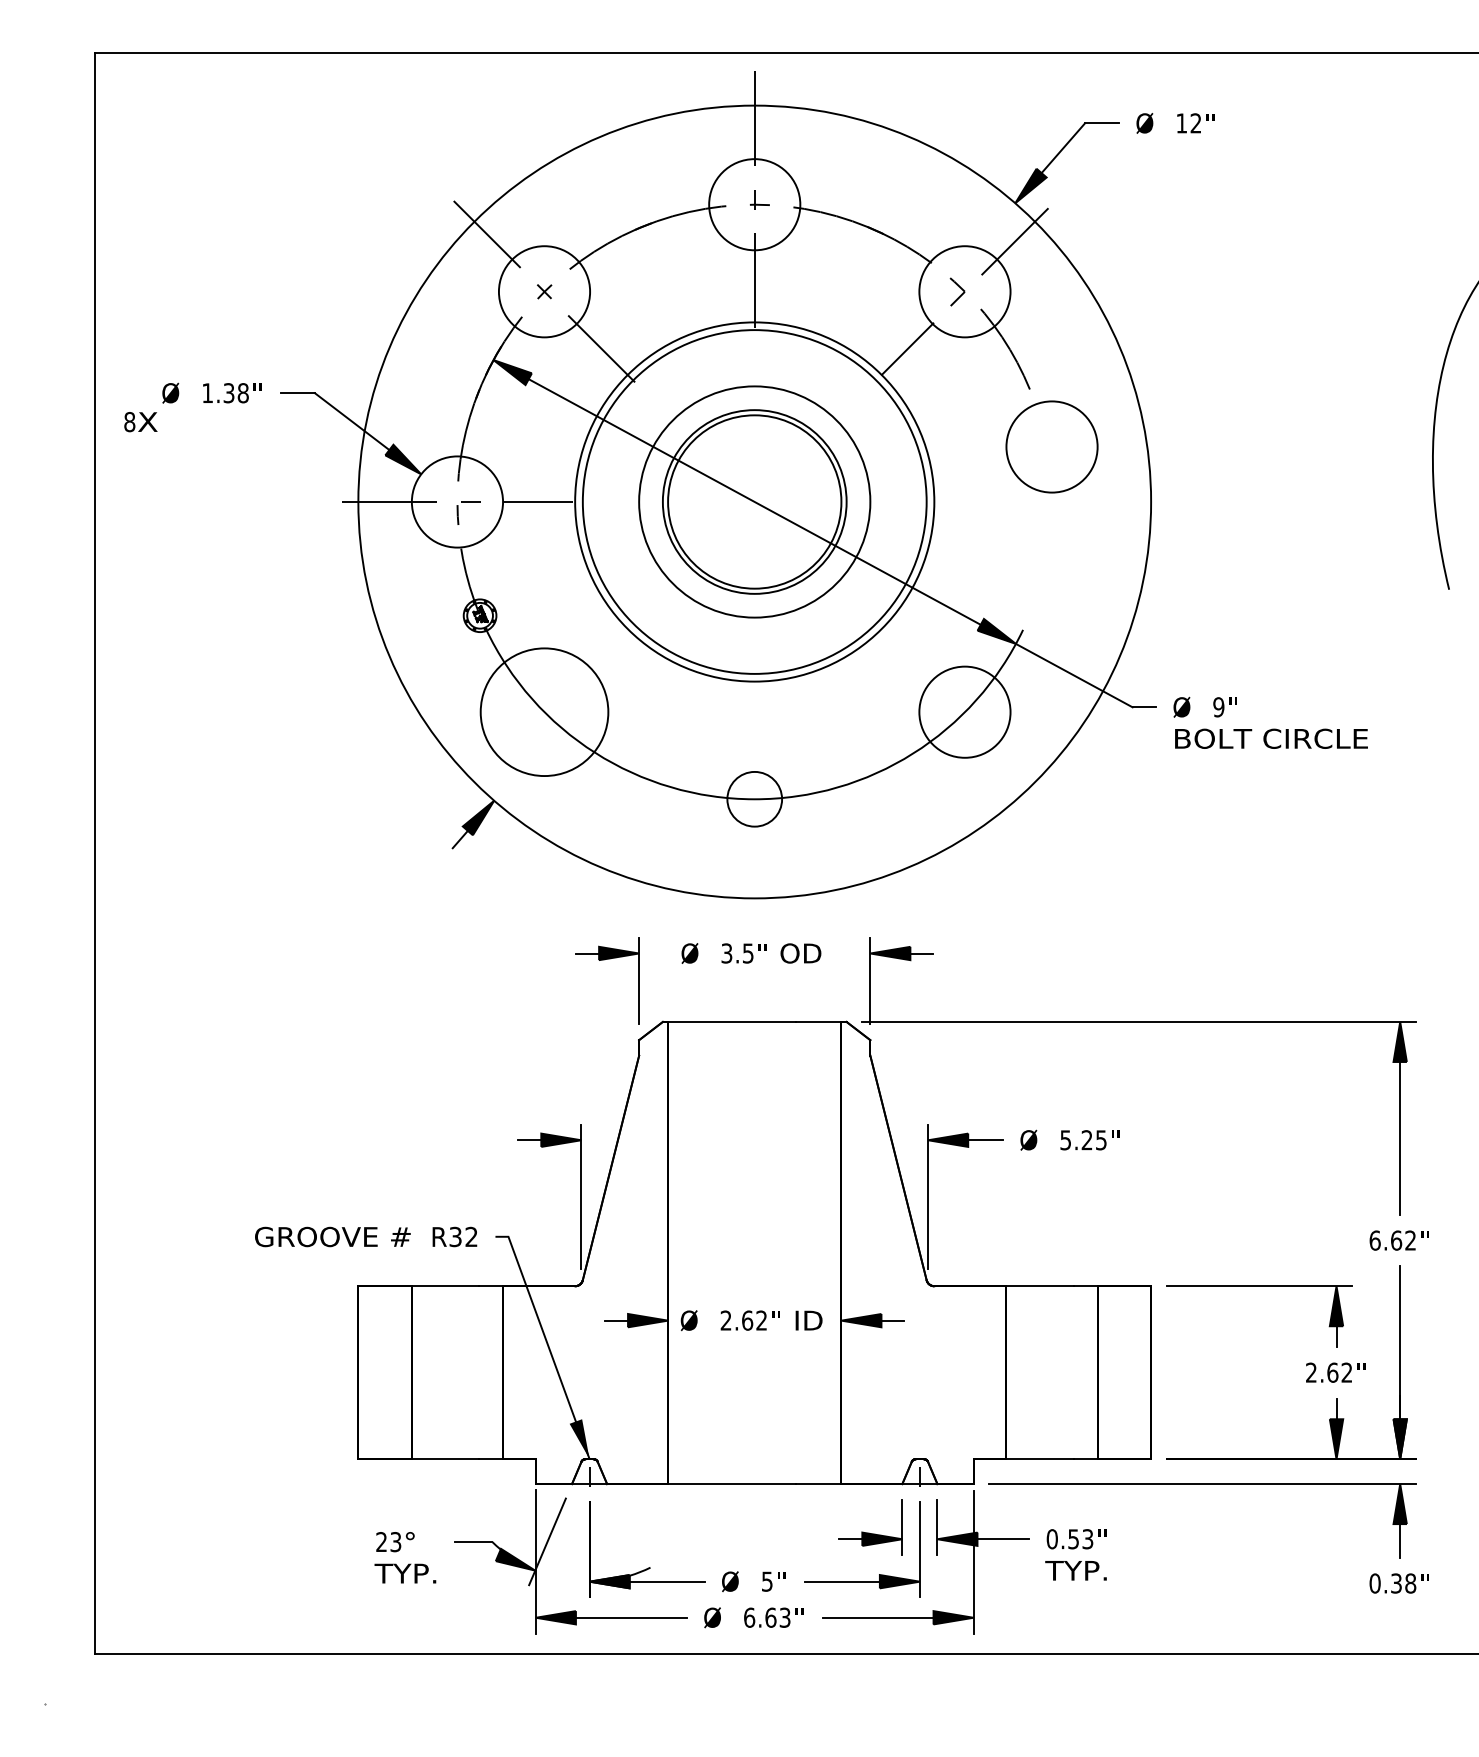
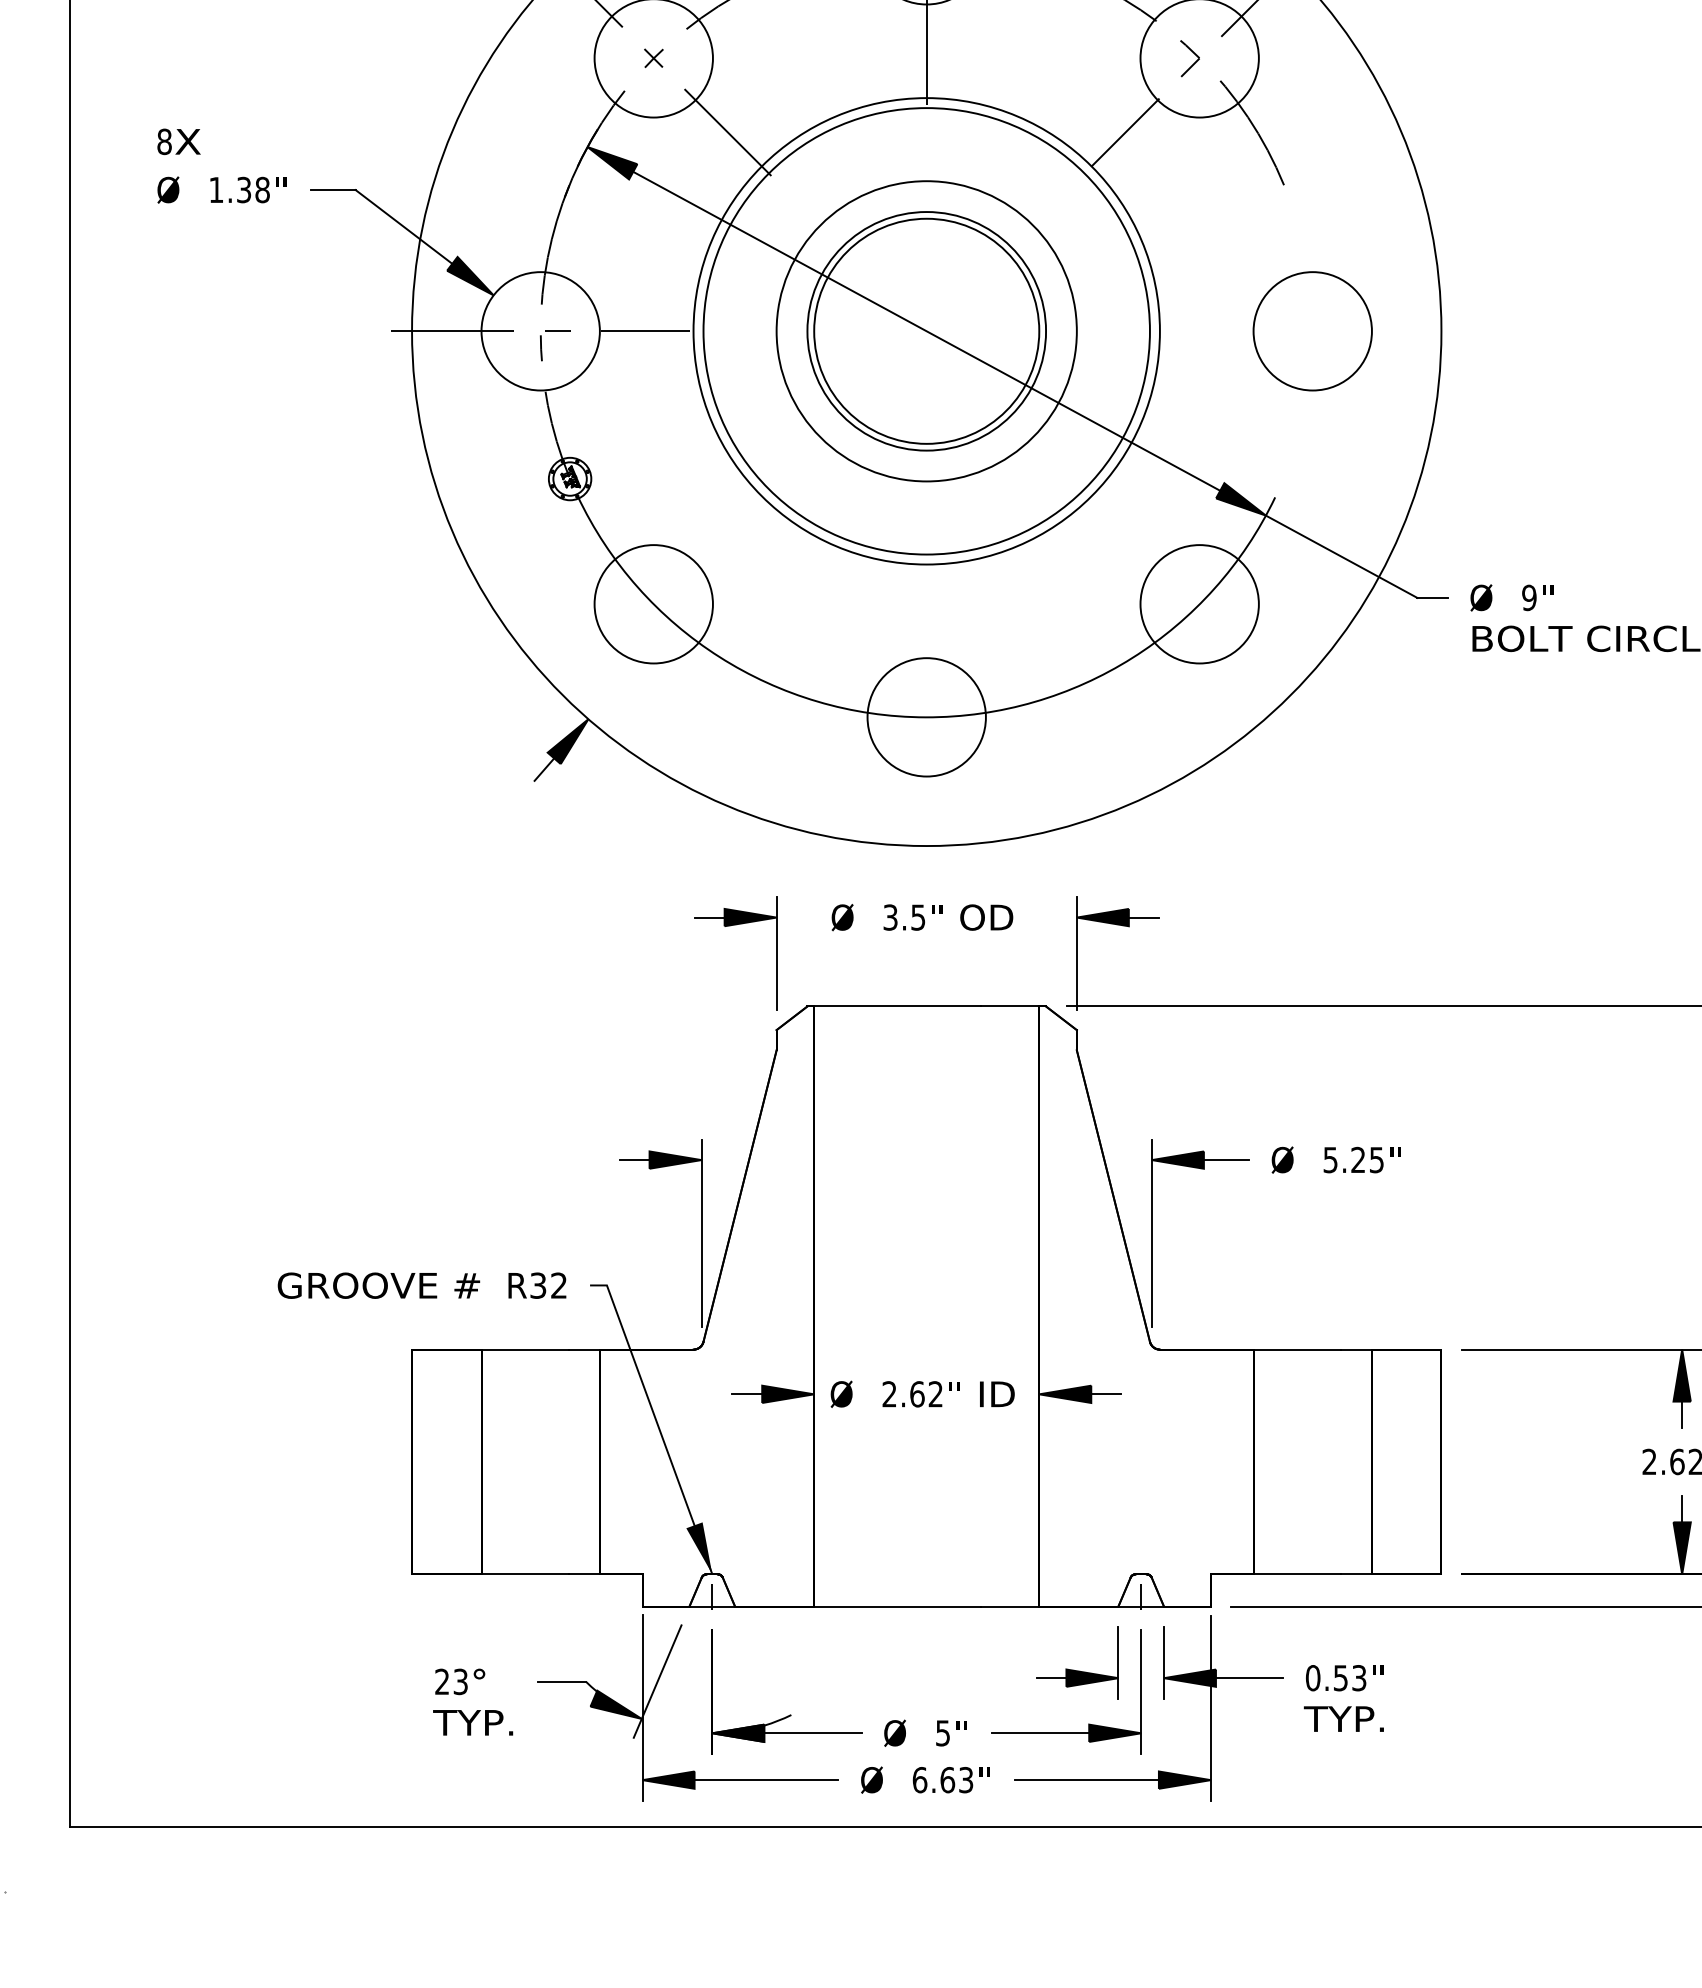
text: (140, 422) -> (178, 142), moved
circle: (1051, 446) -> (1312, 330), moved
circle: (544, 711) -> (653, 603), size x0.71
circle: (754, 798) -> (926, 716), size x1.67

